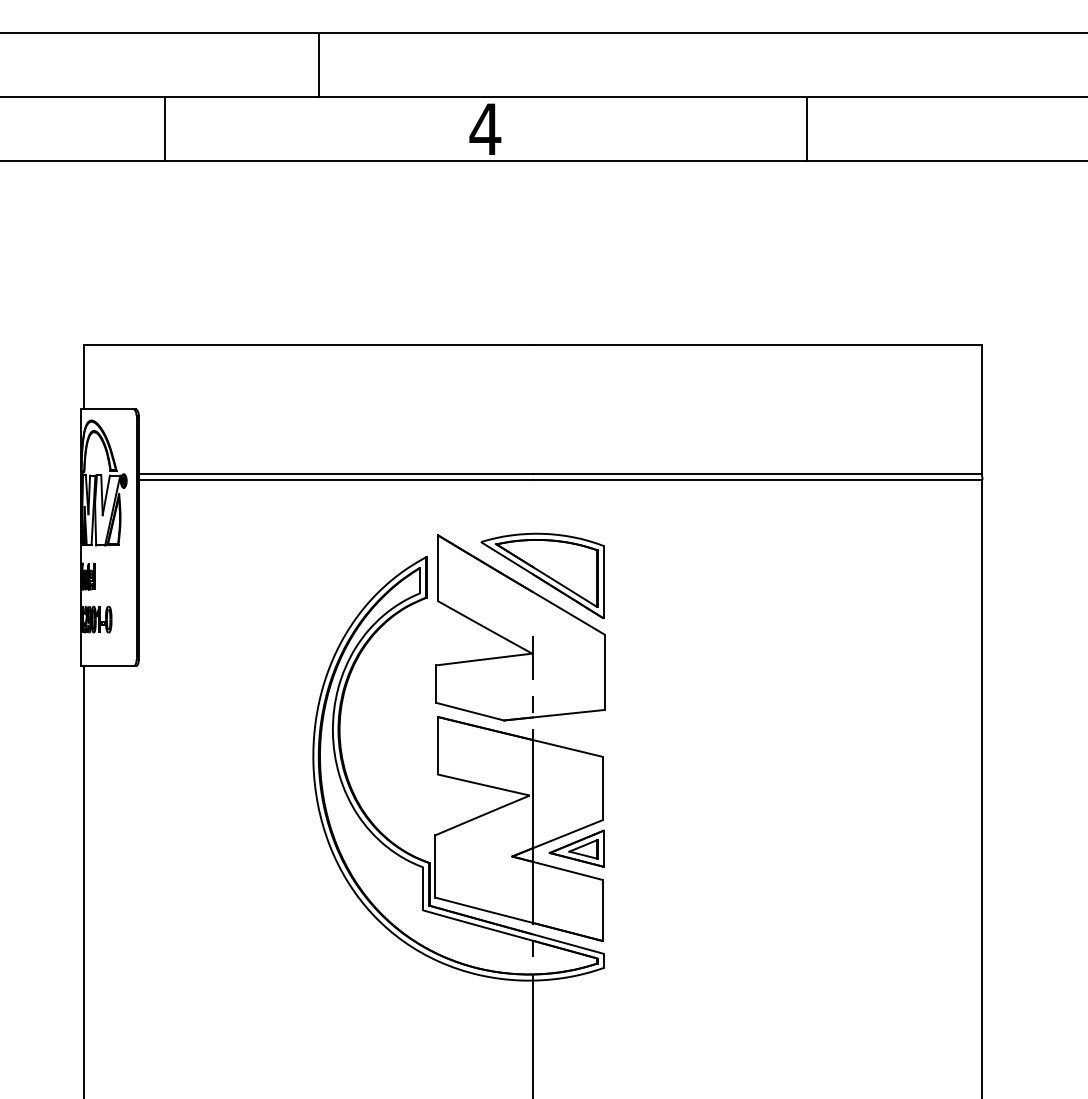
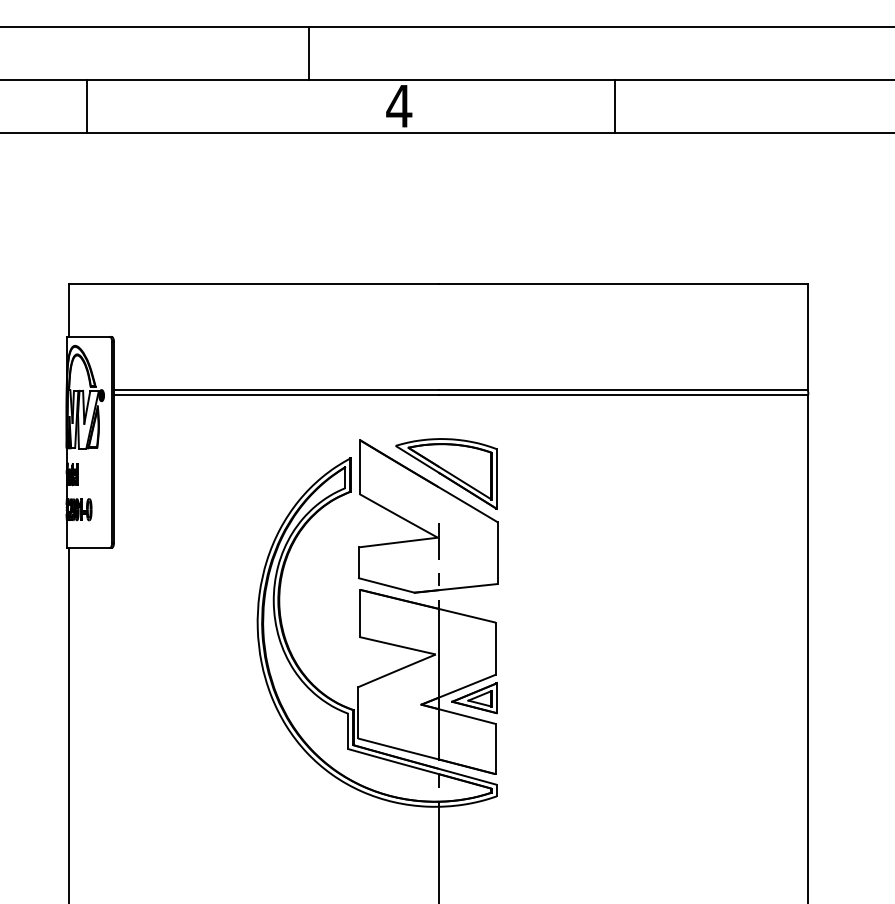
line: (318, 64) -> (308, 52), moved
line: (164, 129) -> (86, 106), moved
line: (806, 129) -> (614, 106), moved

